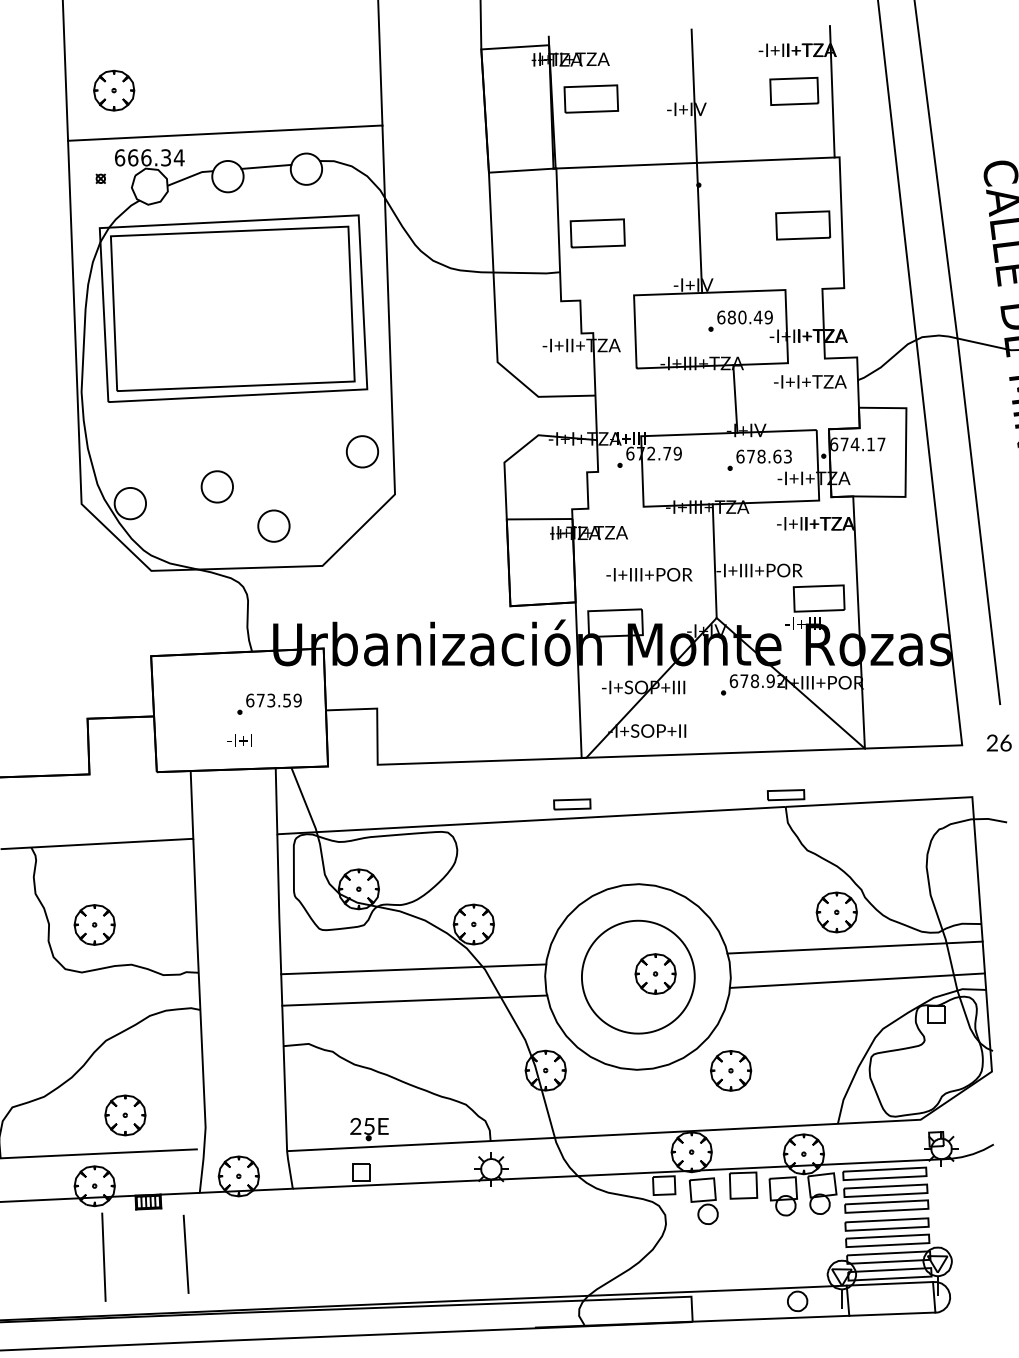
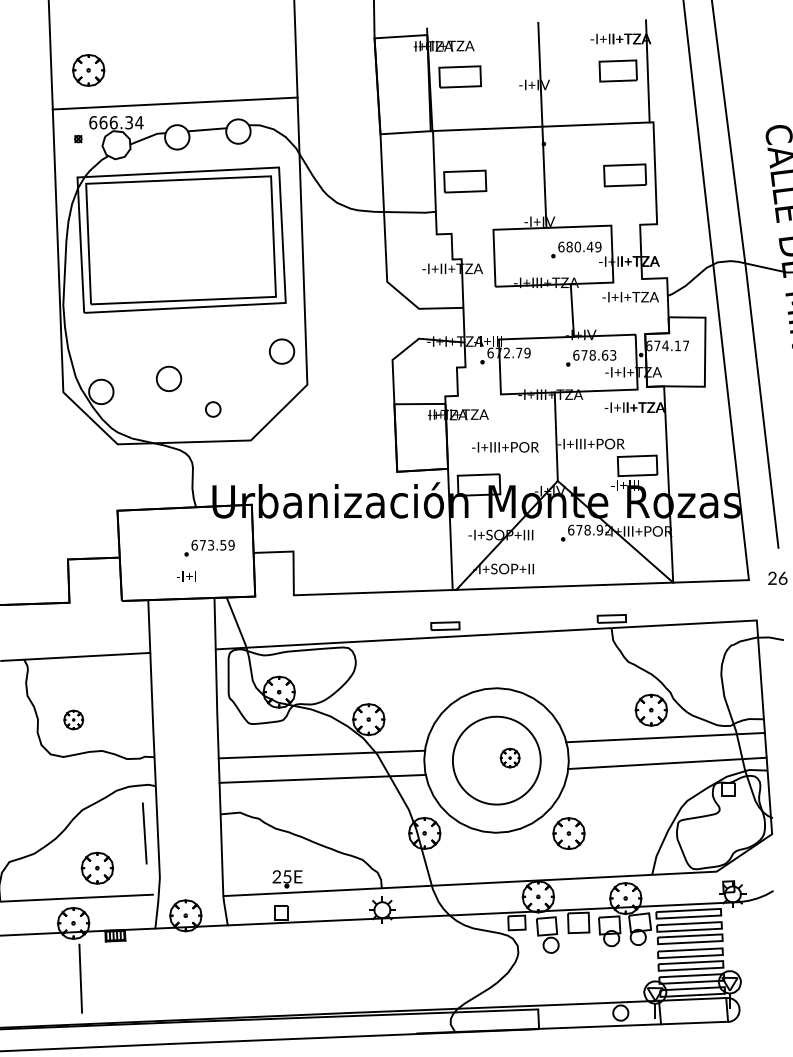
part: (274, 526) -> (213, 409), size x0.6
part: (94, 924) -> (73, 719), size x0.6
part: (654, 973) -> (509, 757), size x0.6
line: (185, 1254) -> (144, 833), moved

